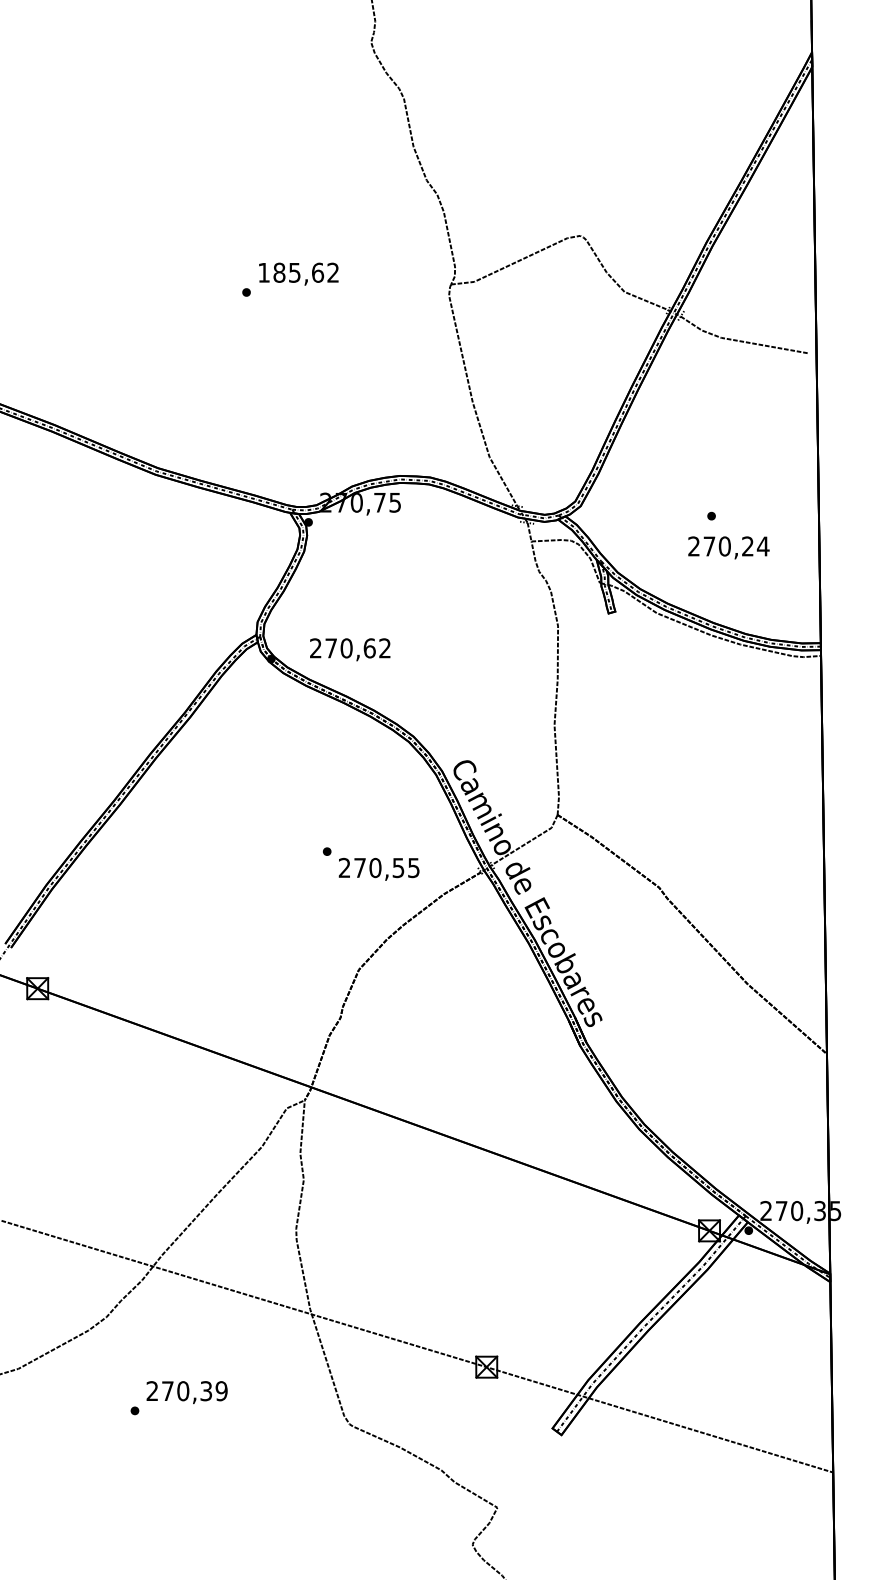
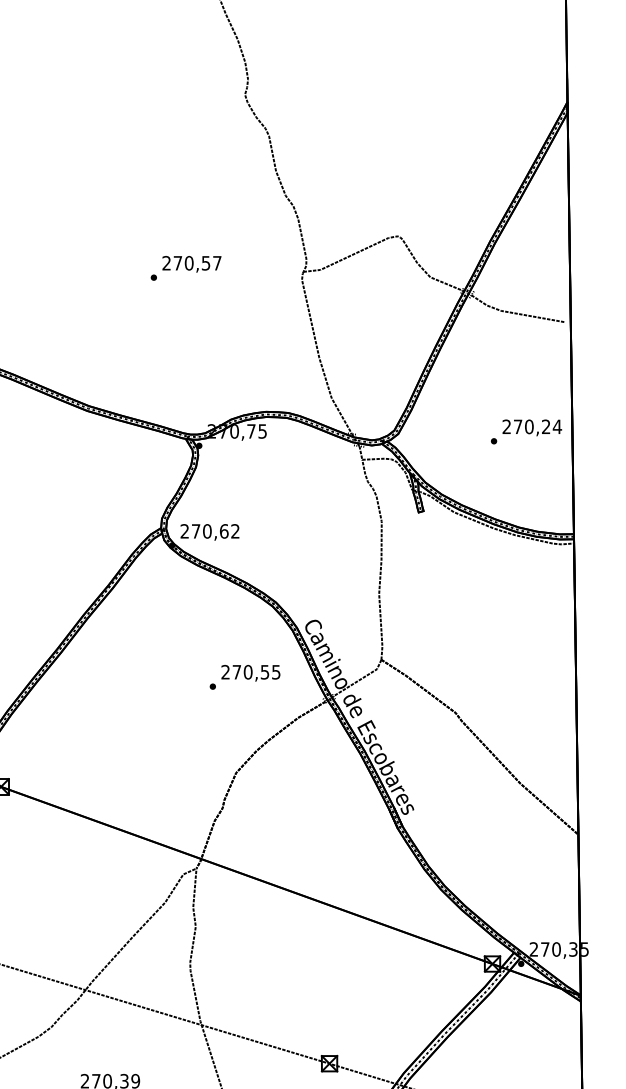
text: (298, 272) -> (191, 263), 185,62 -> 270,57
text: (728, 547) -> (531, 427), moved
text: (350, 649) -> (210, 532), moved
text: (378, 868) -> (250, 672), moved

